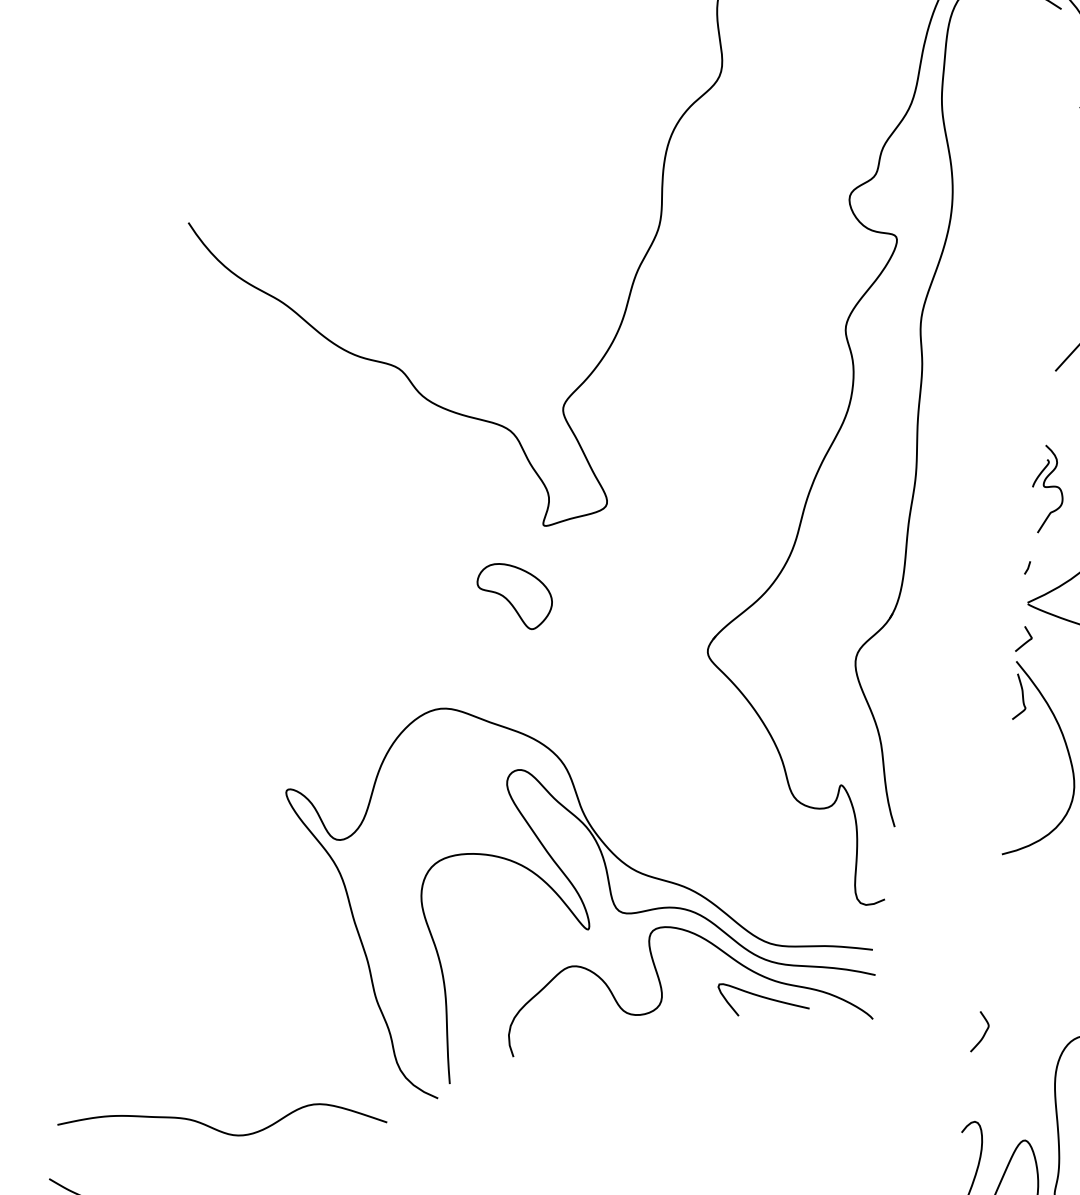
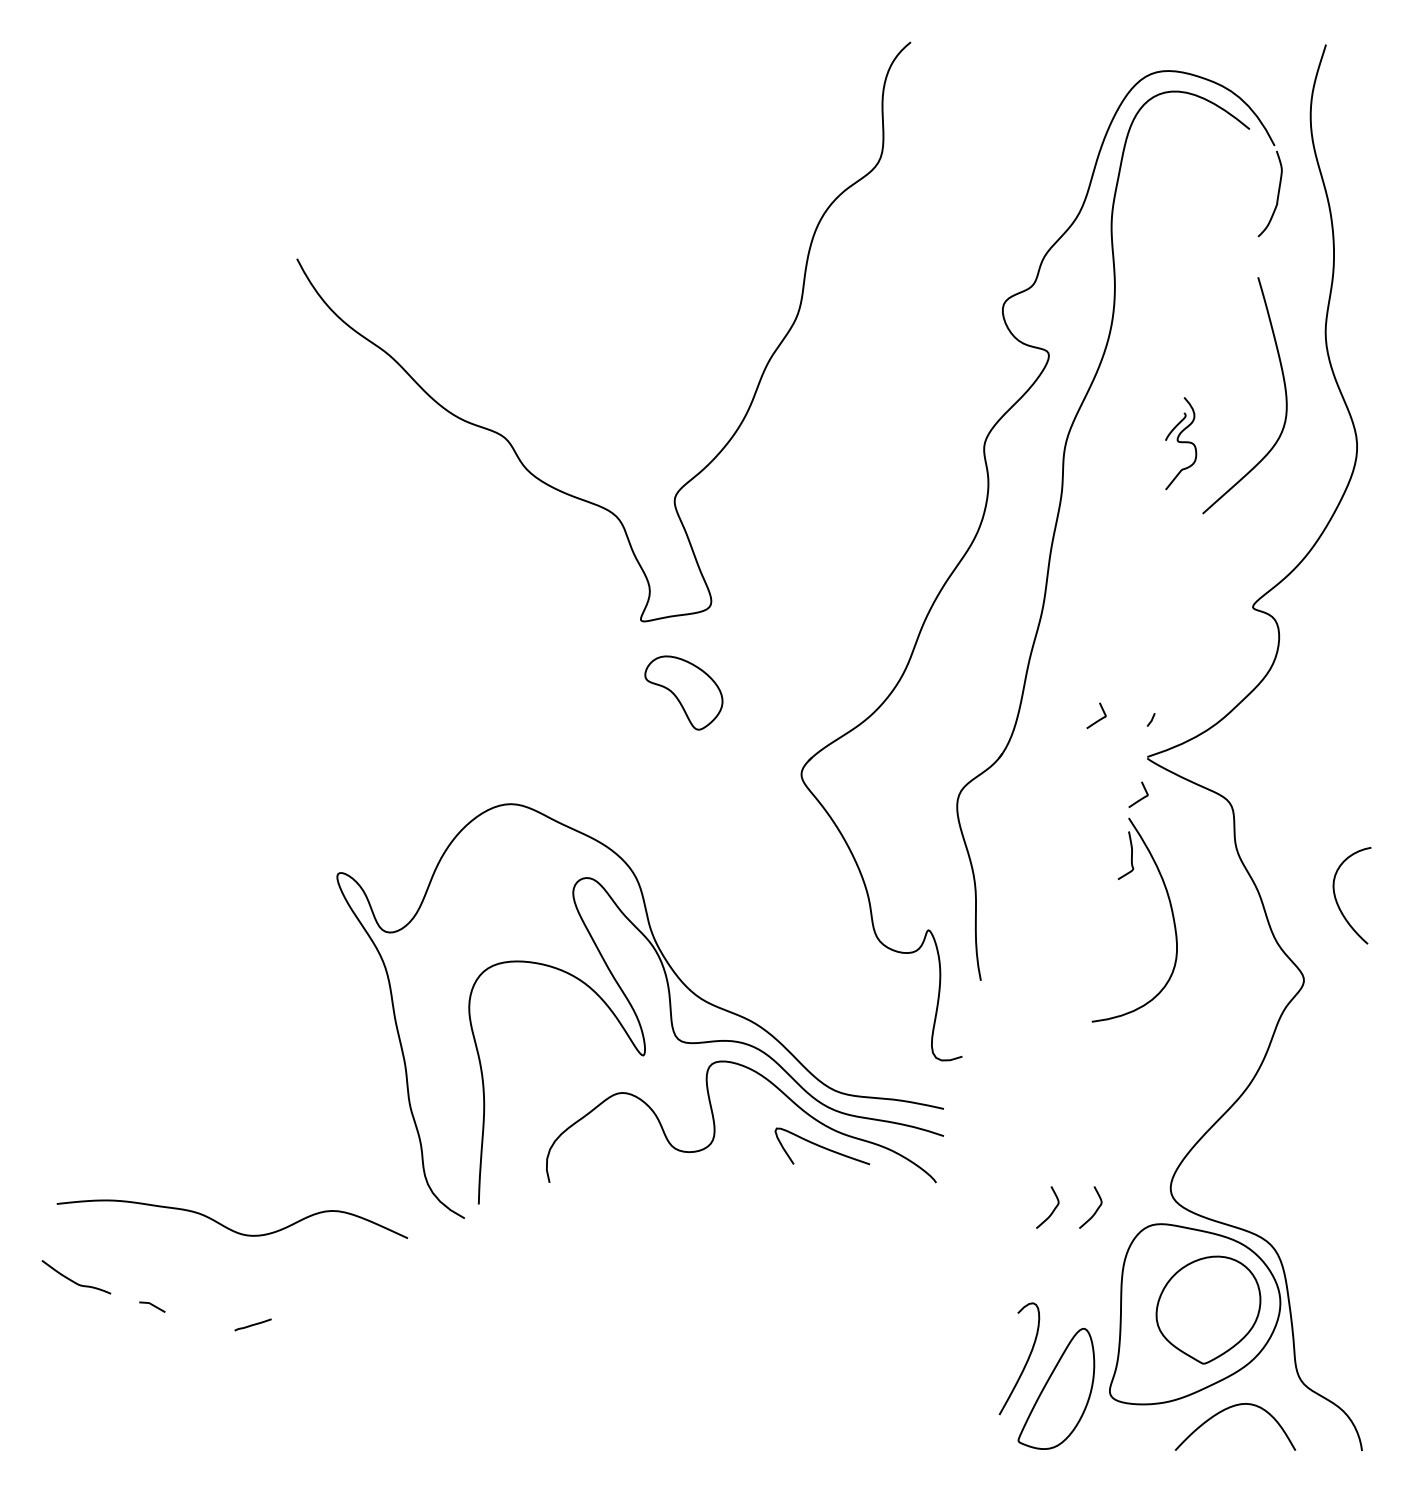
part: (1047, 488) -> (1181, 443), moved
curve: (978, 572) -> (1098, 719), added
part: (514, 596) -> (683, 692), moved
curve: (1023, 1029) -> (1095, 1210), added

